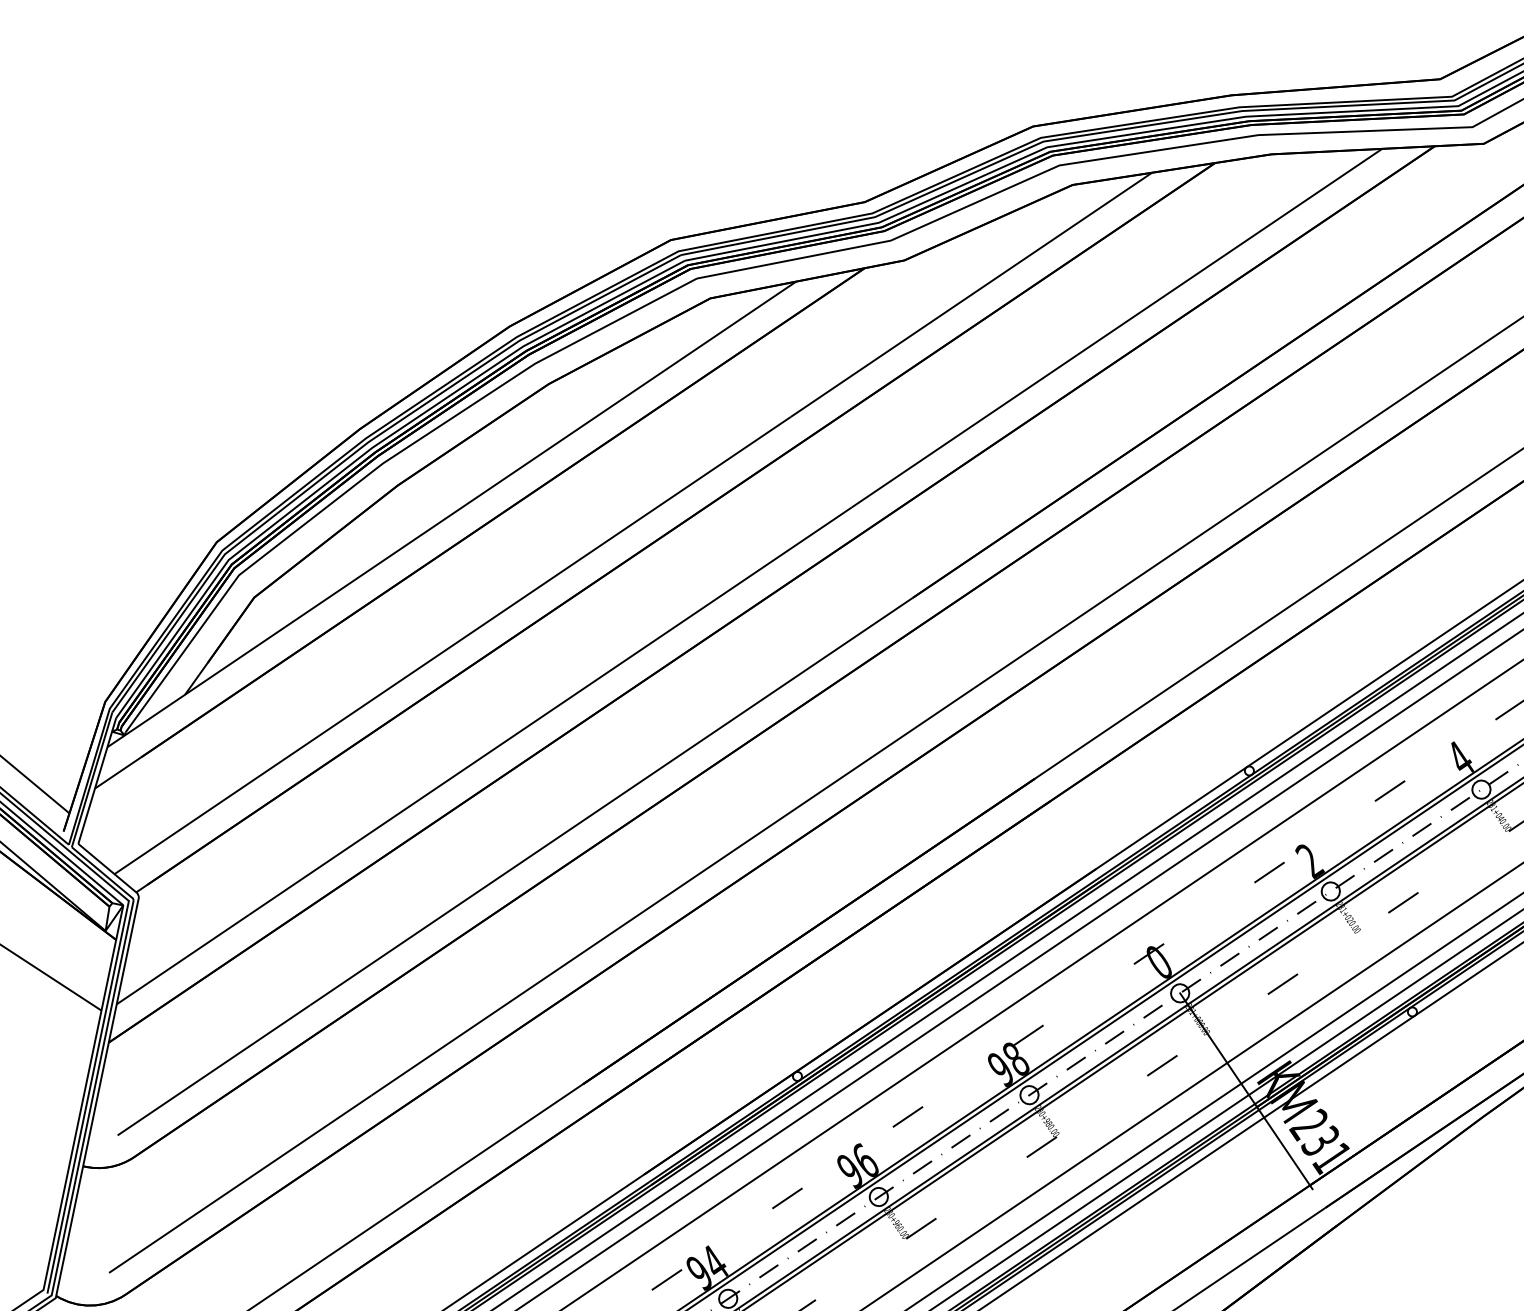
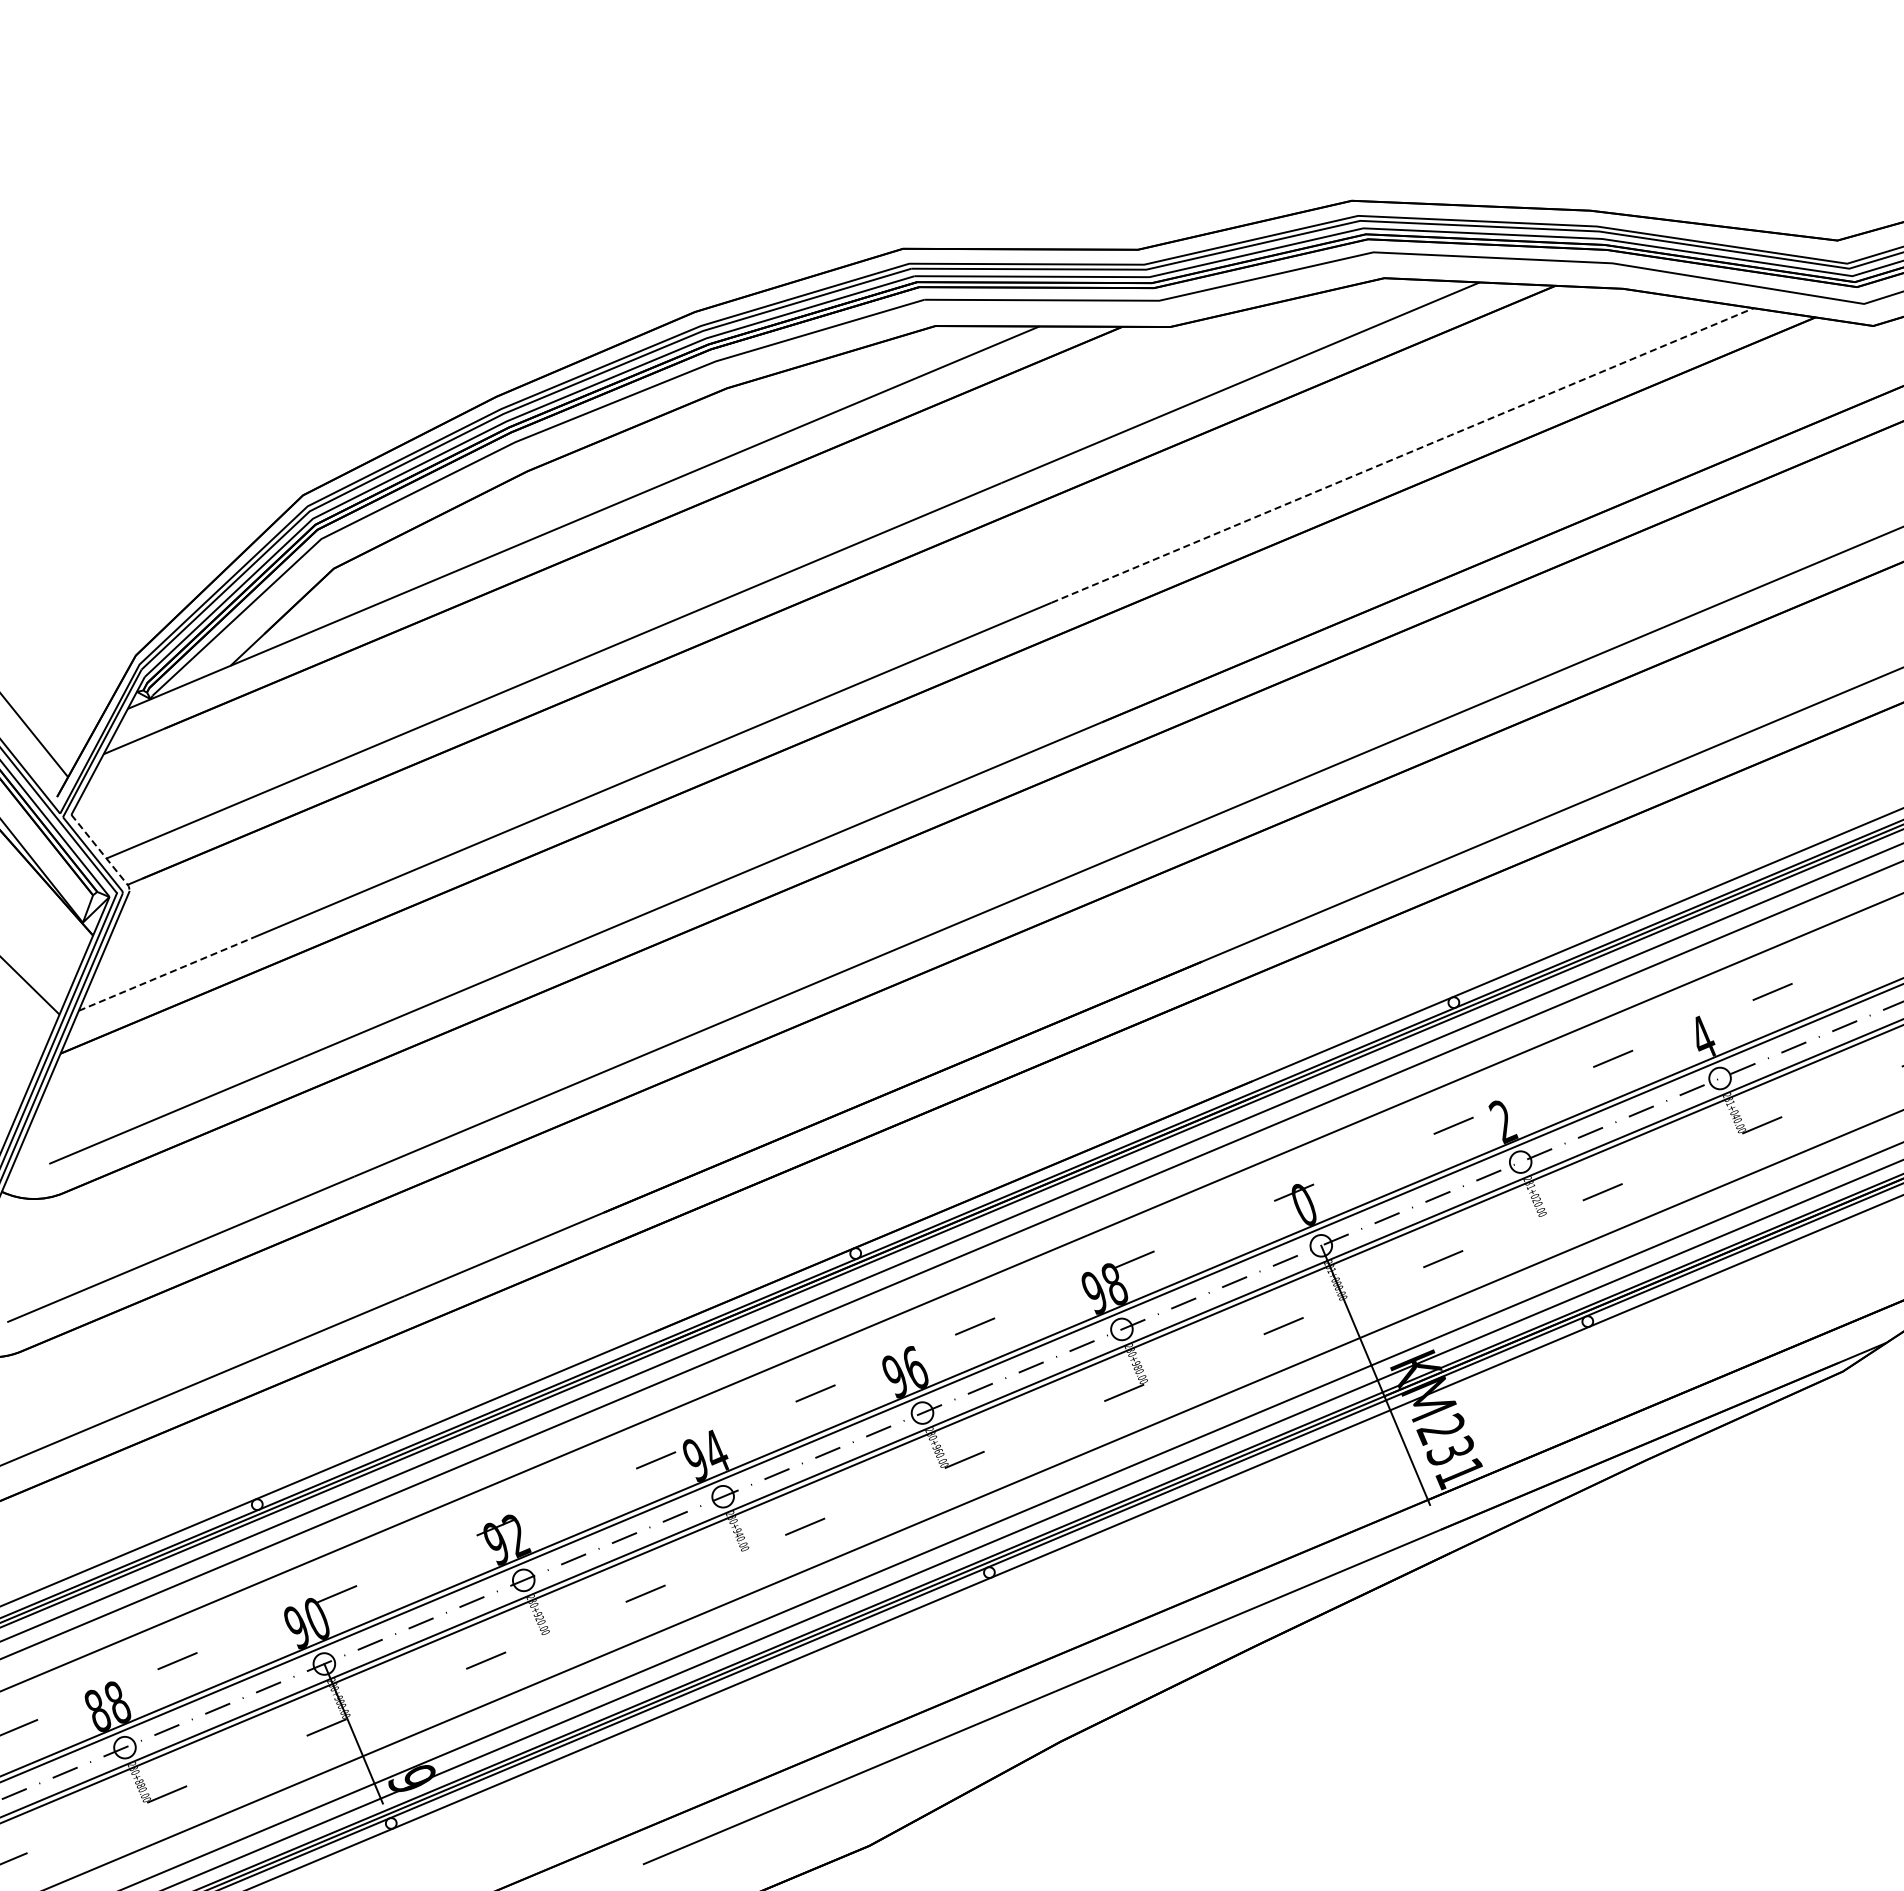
line: (1116, 328) -> (1402, 455), solid -> dashed
line: (110, 869) -> (102, 852), solid -> dashed
line: (182, 959) -> (166, 973), solid -> dashed

